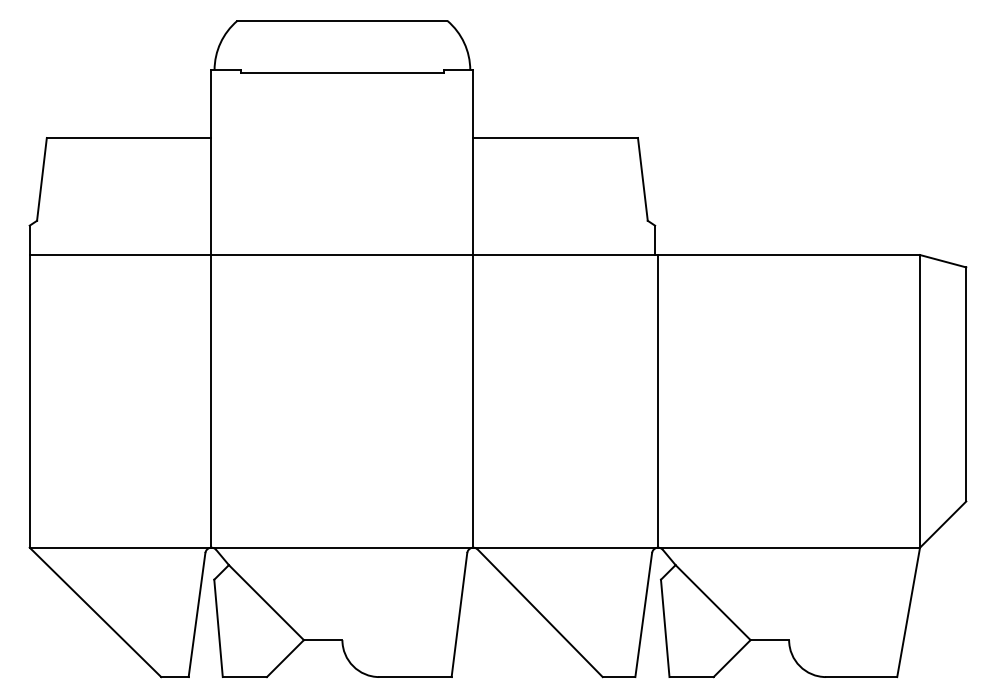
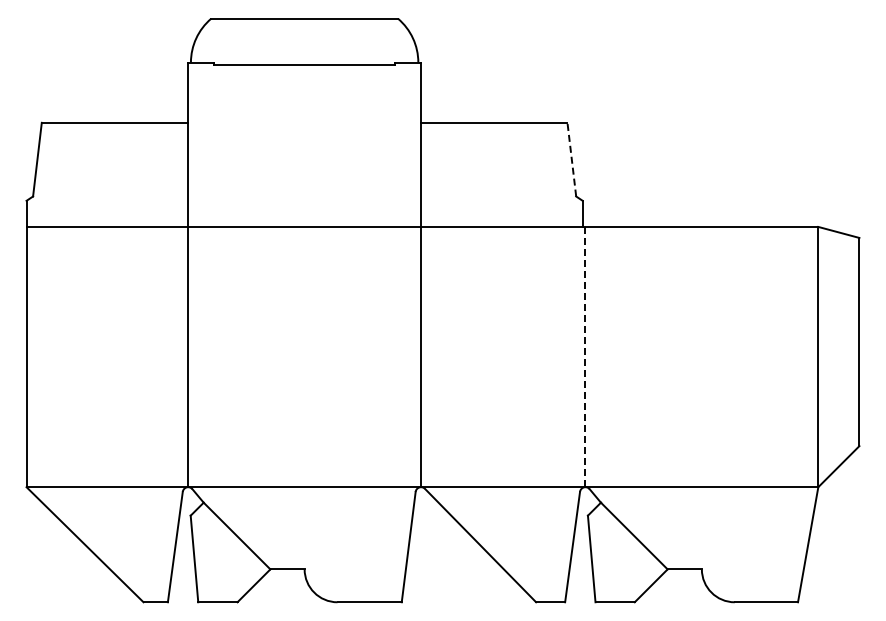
line: (642, 179) -> (571, 159), solid -> dashed
line: (658, 401) -> (585, 357), solid -> dashed

